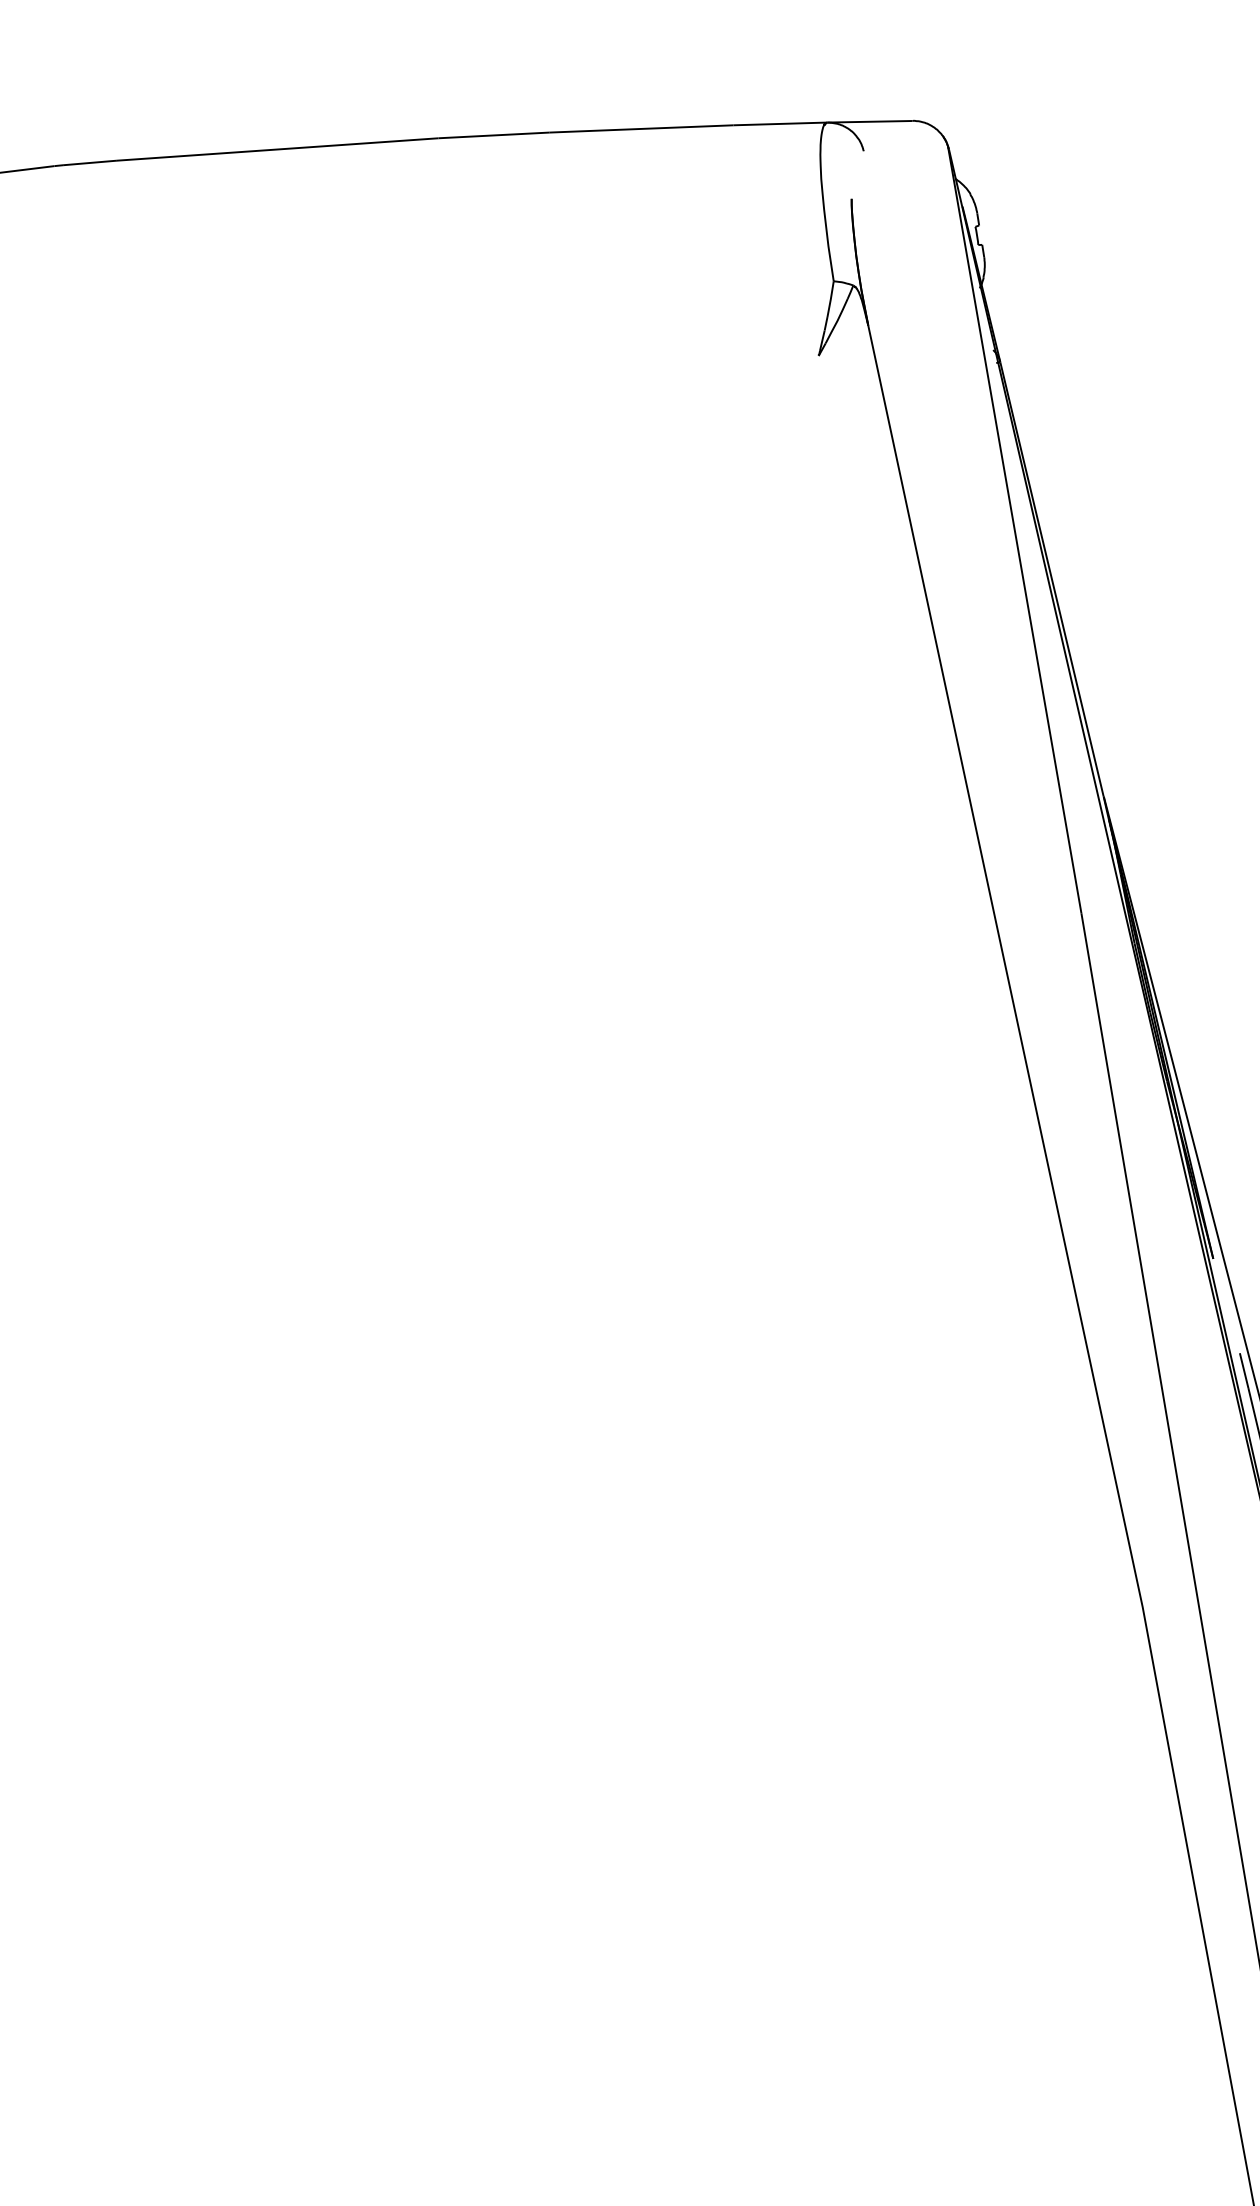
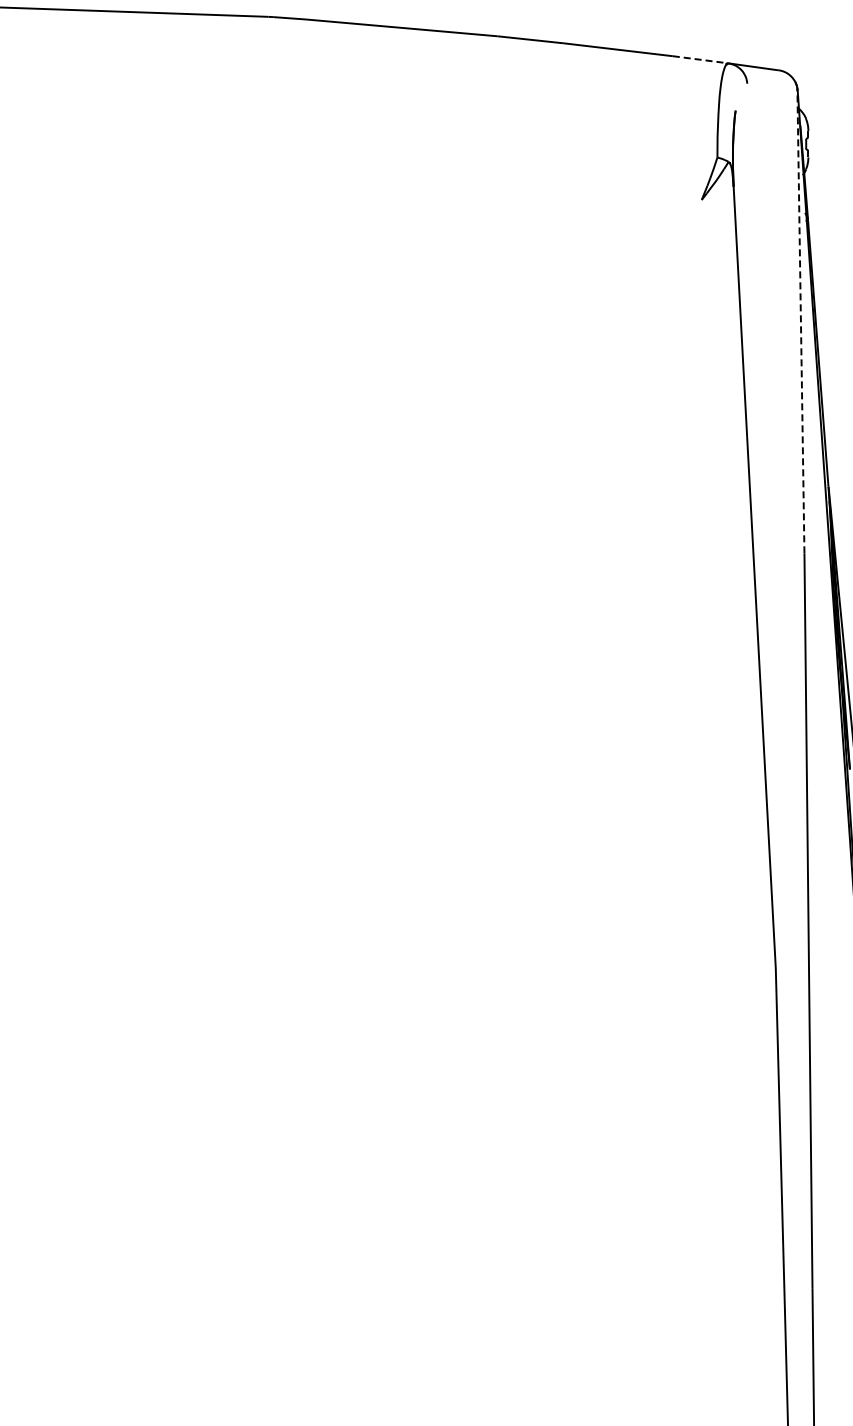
line: (781, 123) -> (701, 59), solid -> dashed
line: (1014, 530) -> (800, 321), solid -> dashed

